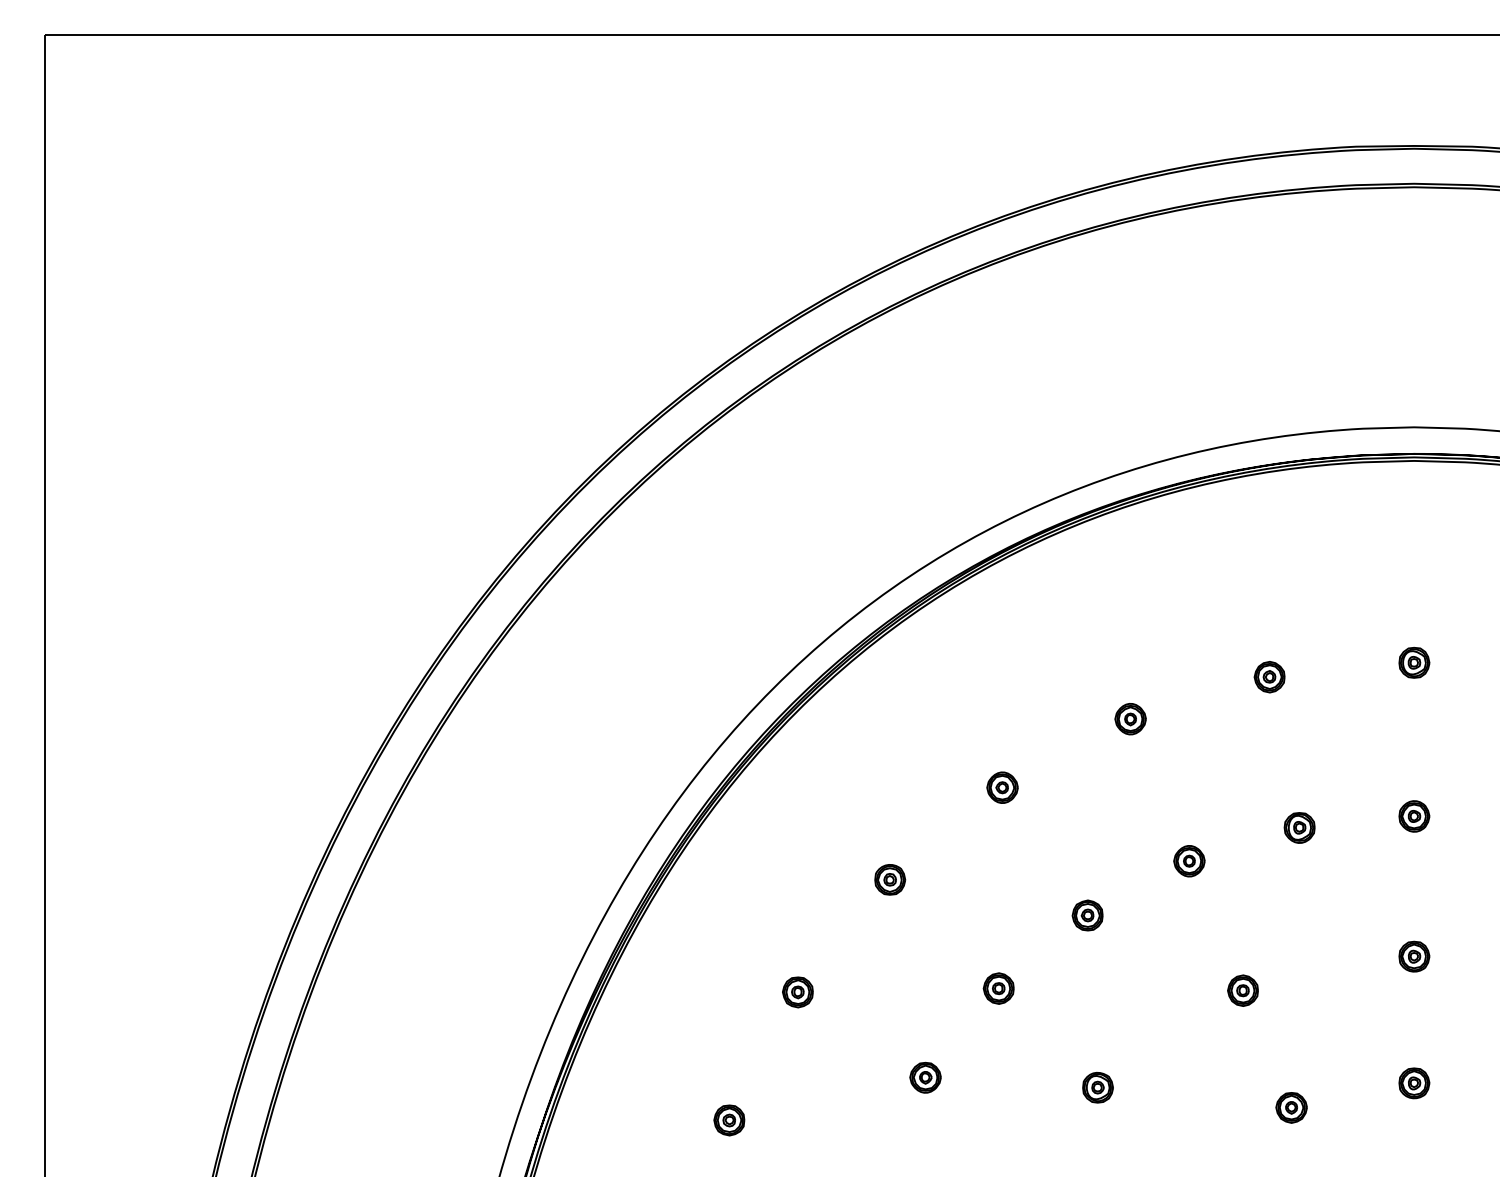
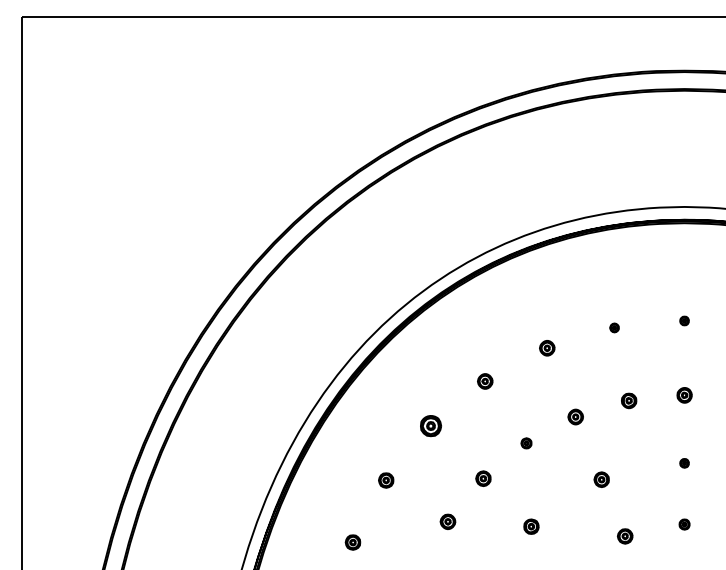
part: (1414, 661) -> (684, 320), size x0.6
part: (1269, 676) -> (614, 327), size x0.6
part: (889, 878) -> (430, 425), size x1.4
part: (1087, 915) -> (526, 443), size x0.7
part: (1414, 957) -> (684, 463), size x0.6
part: (1414, 1083) -> (684, 524), size x0.7

